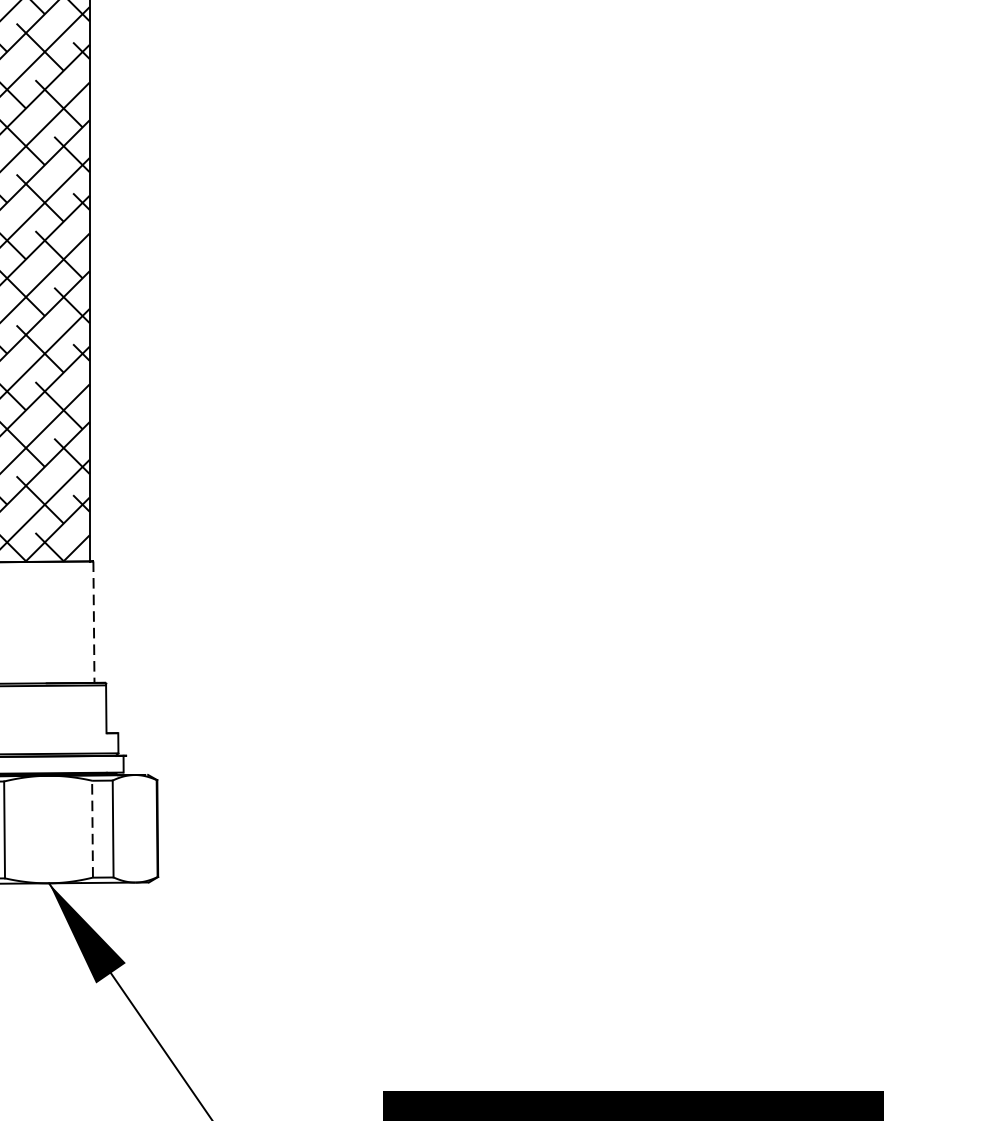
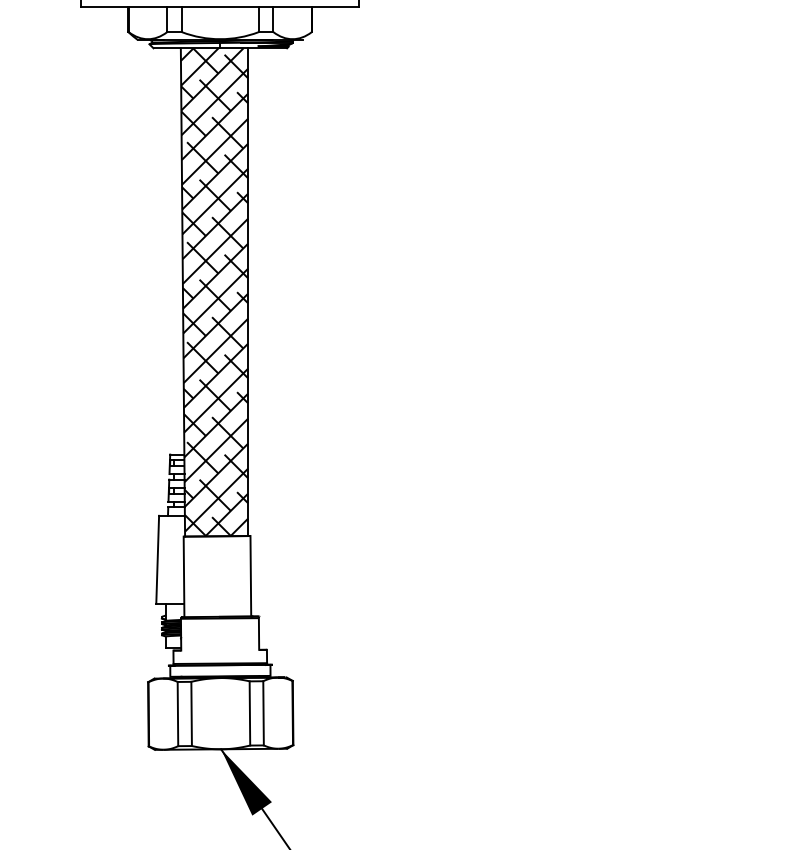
line: (93, 622) -> (250, 576), dashed -> solid
line: (91, 827) -> (249, 712), dashed -> solid

